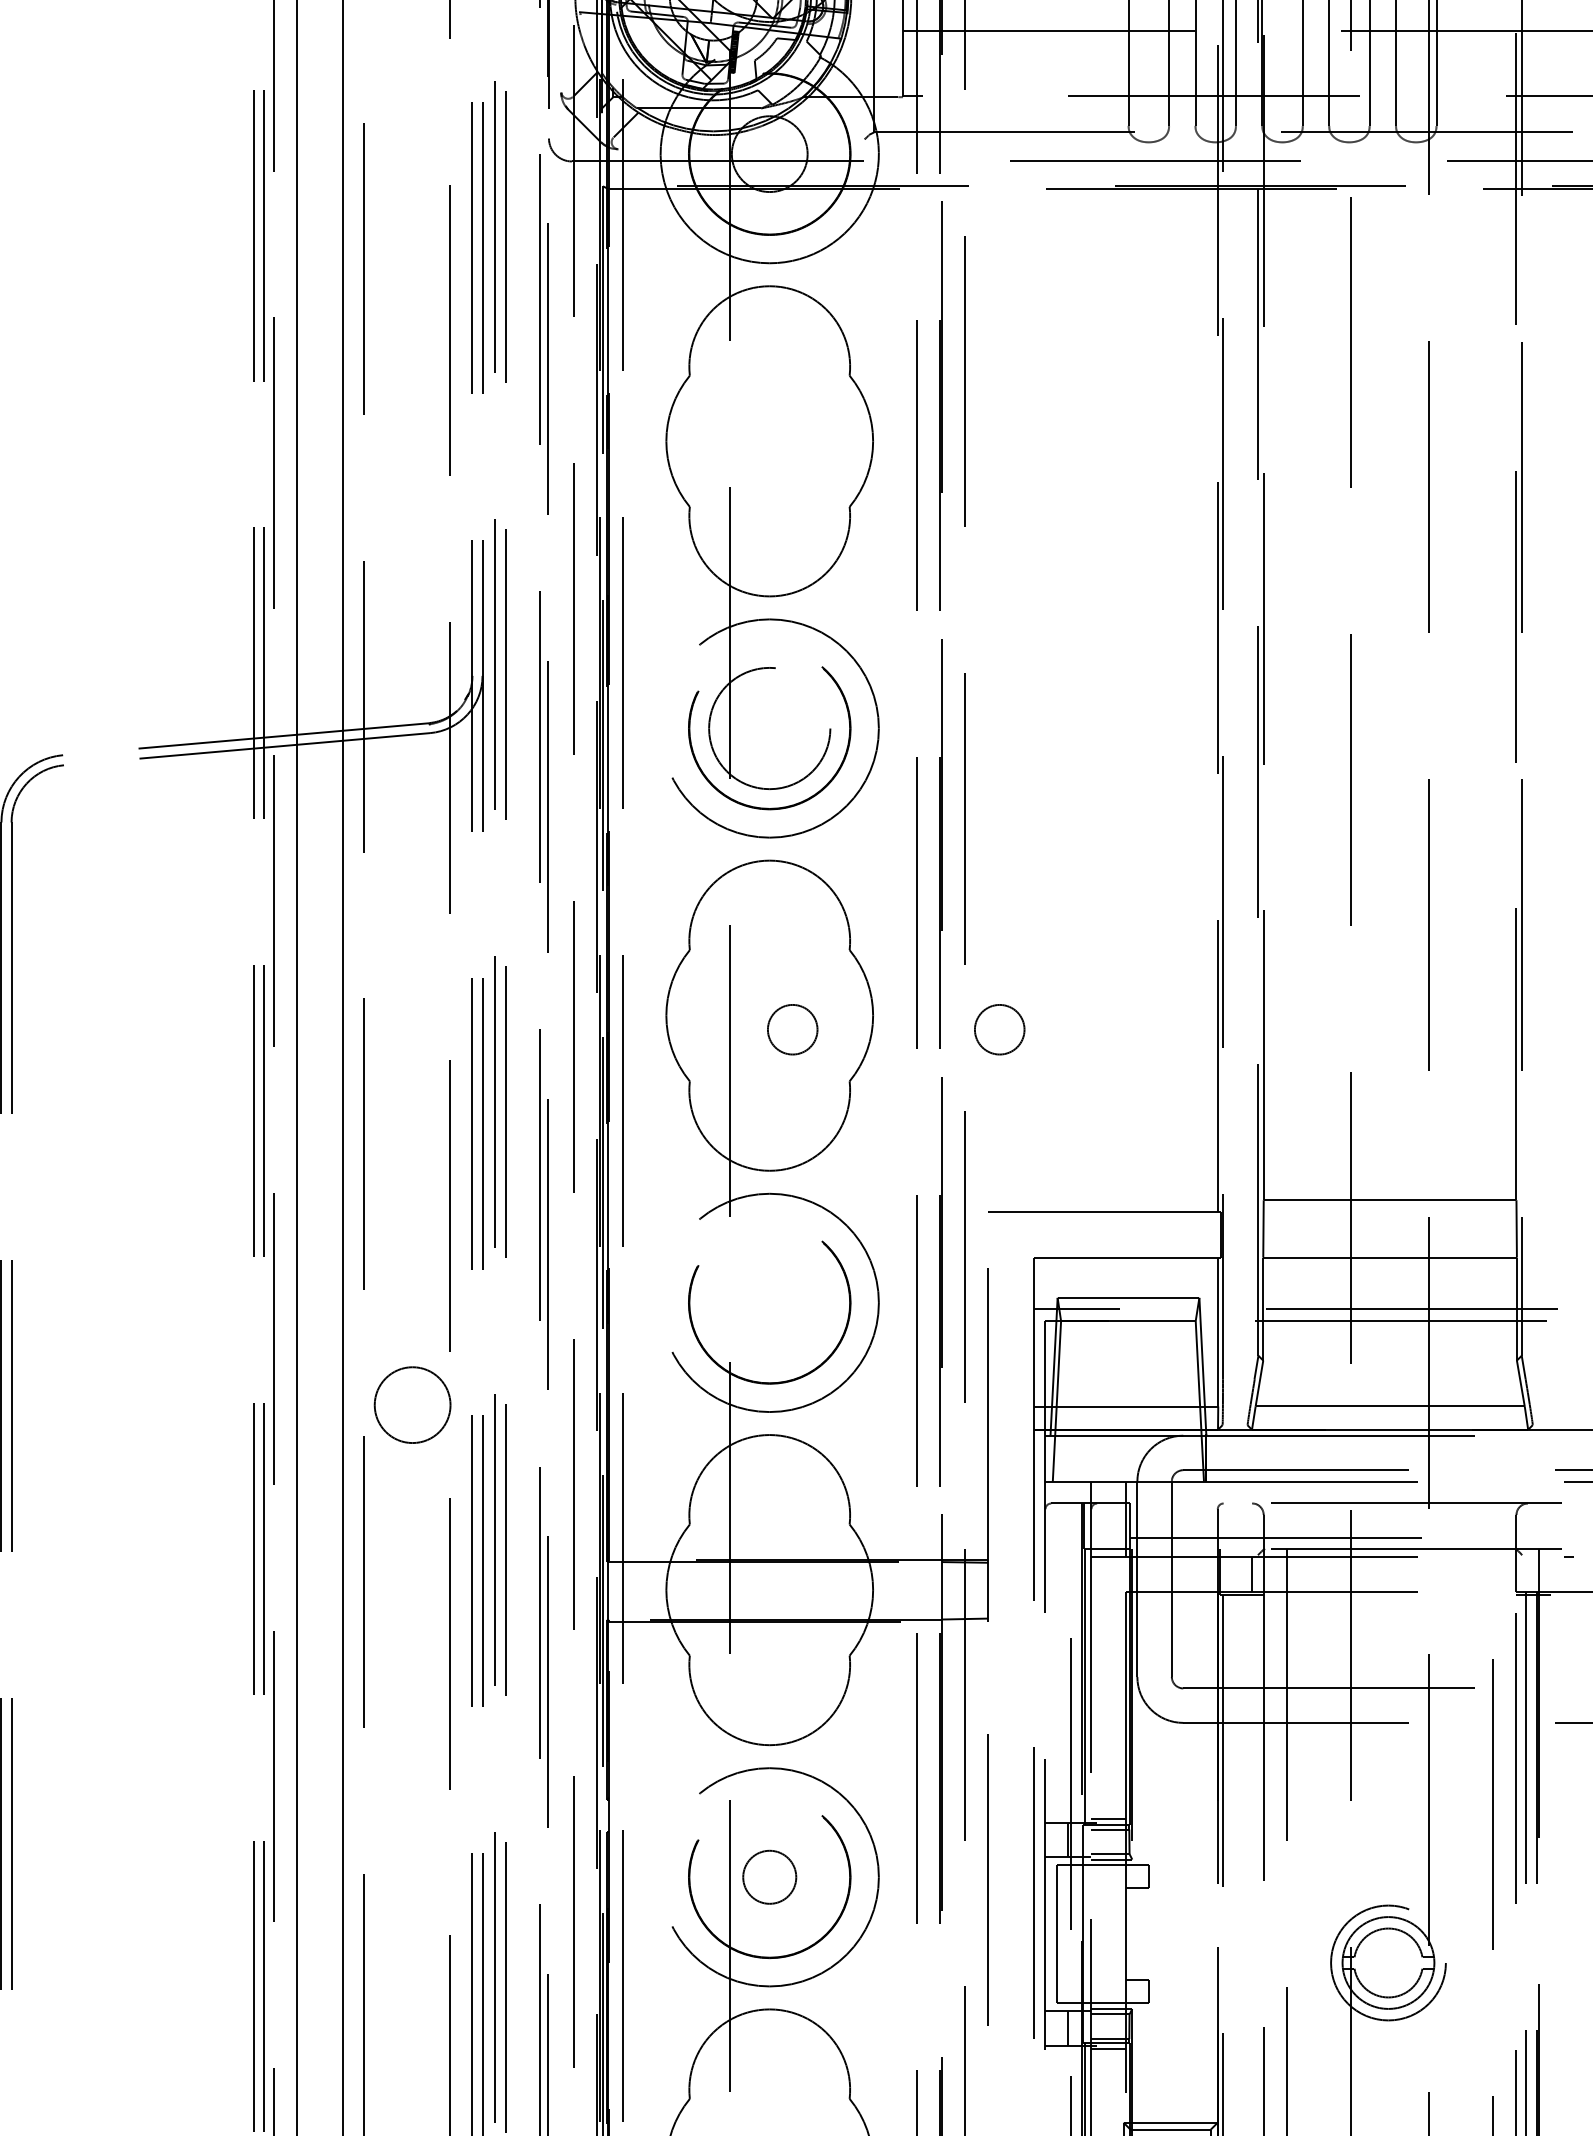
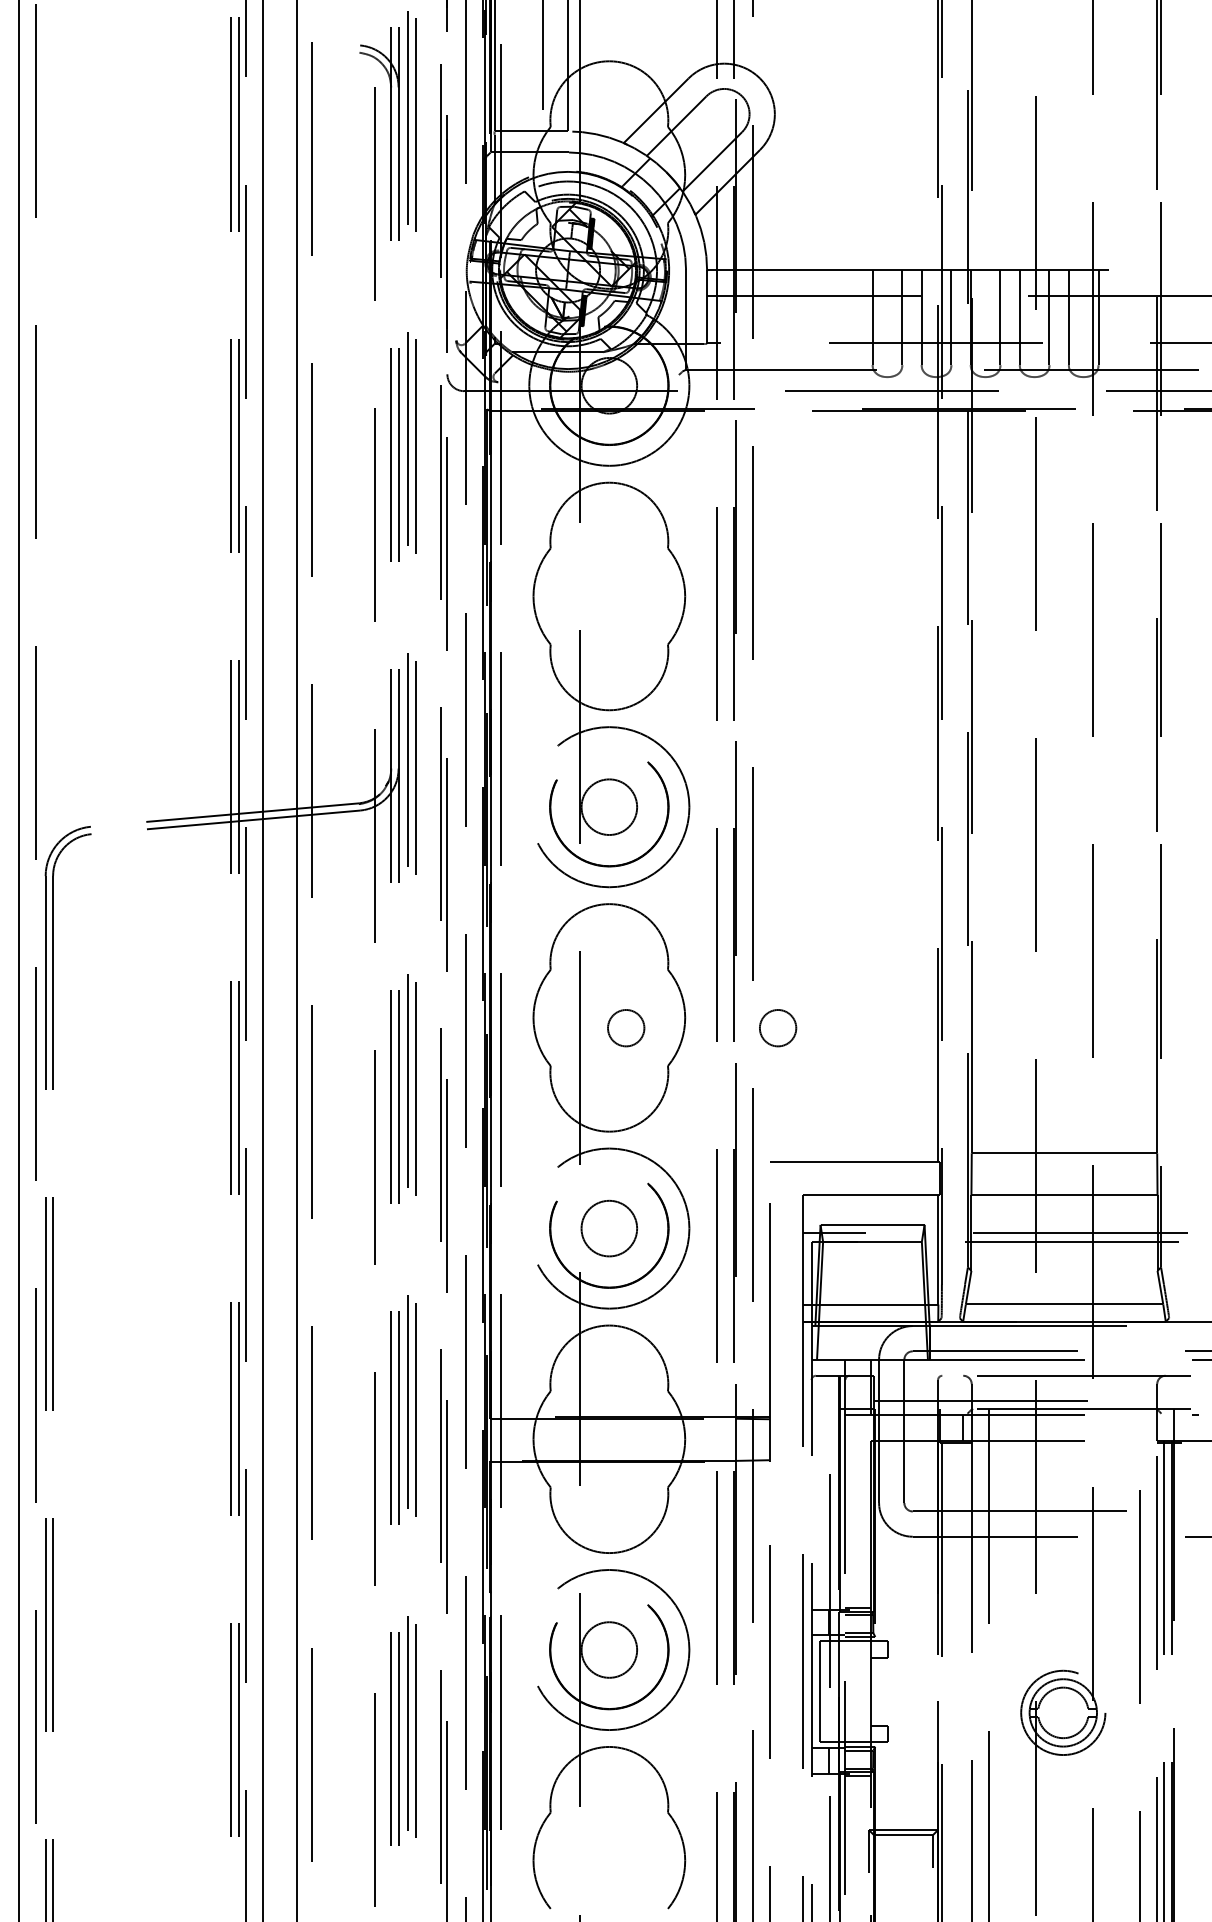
circle: (769, 728) -> (609, 807), size x0.62
circle: (411, 1404) -> (608, 1228), moved
circle: (769, 1876) -> (609, 1649), size x1.43

